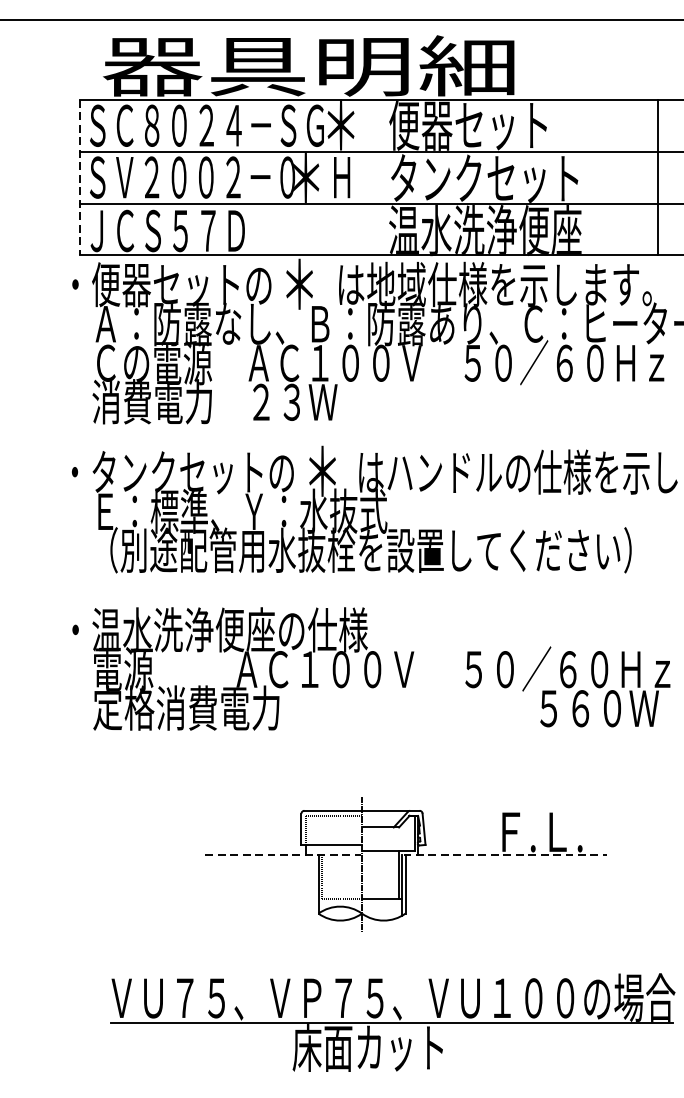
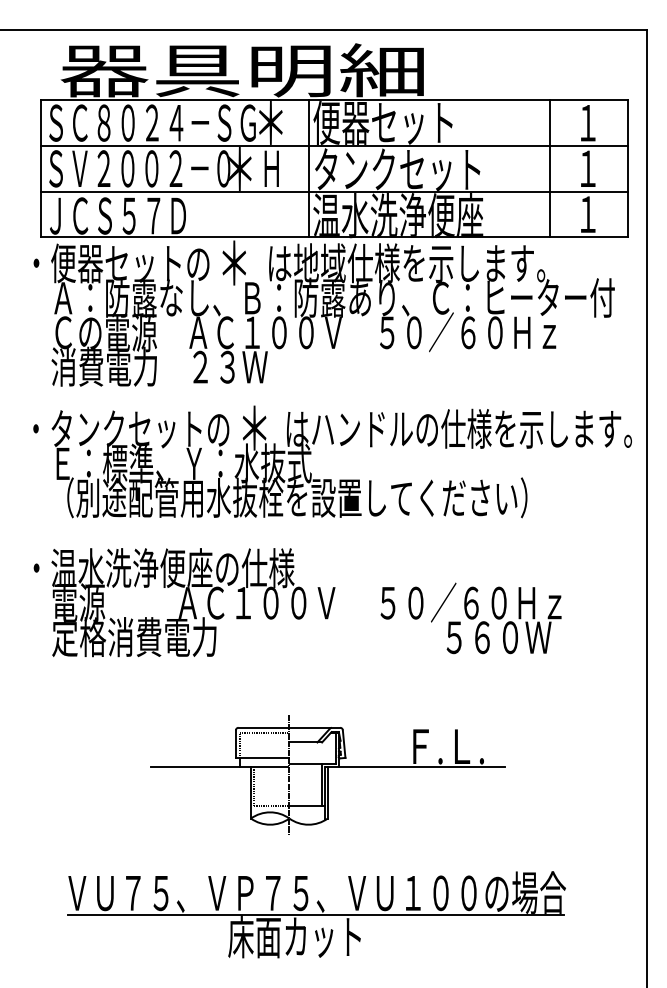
line: (80, 177) -> (40, 168), dashed -> solid
line: (383, 177) -> (308, 168), added
line: (282, 855) -> (219, 767), dashed -> solid
line: (504, 855) -> (415, 767), dashed -> solid

